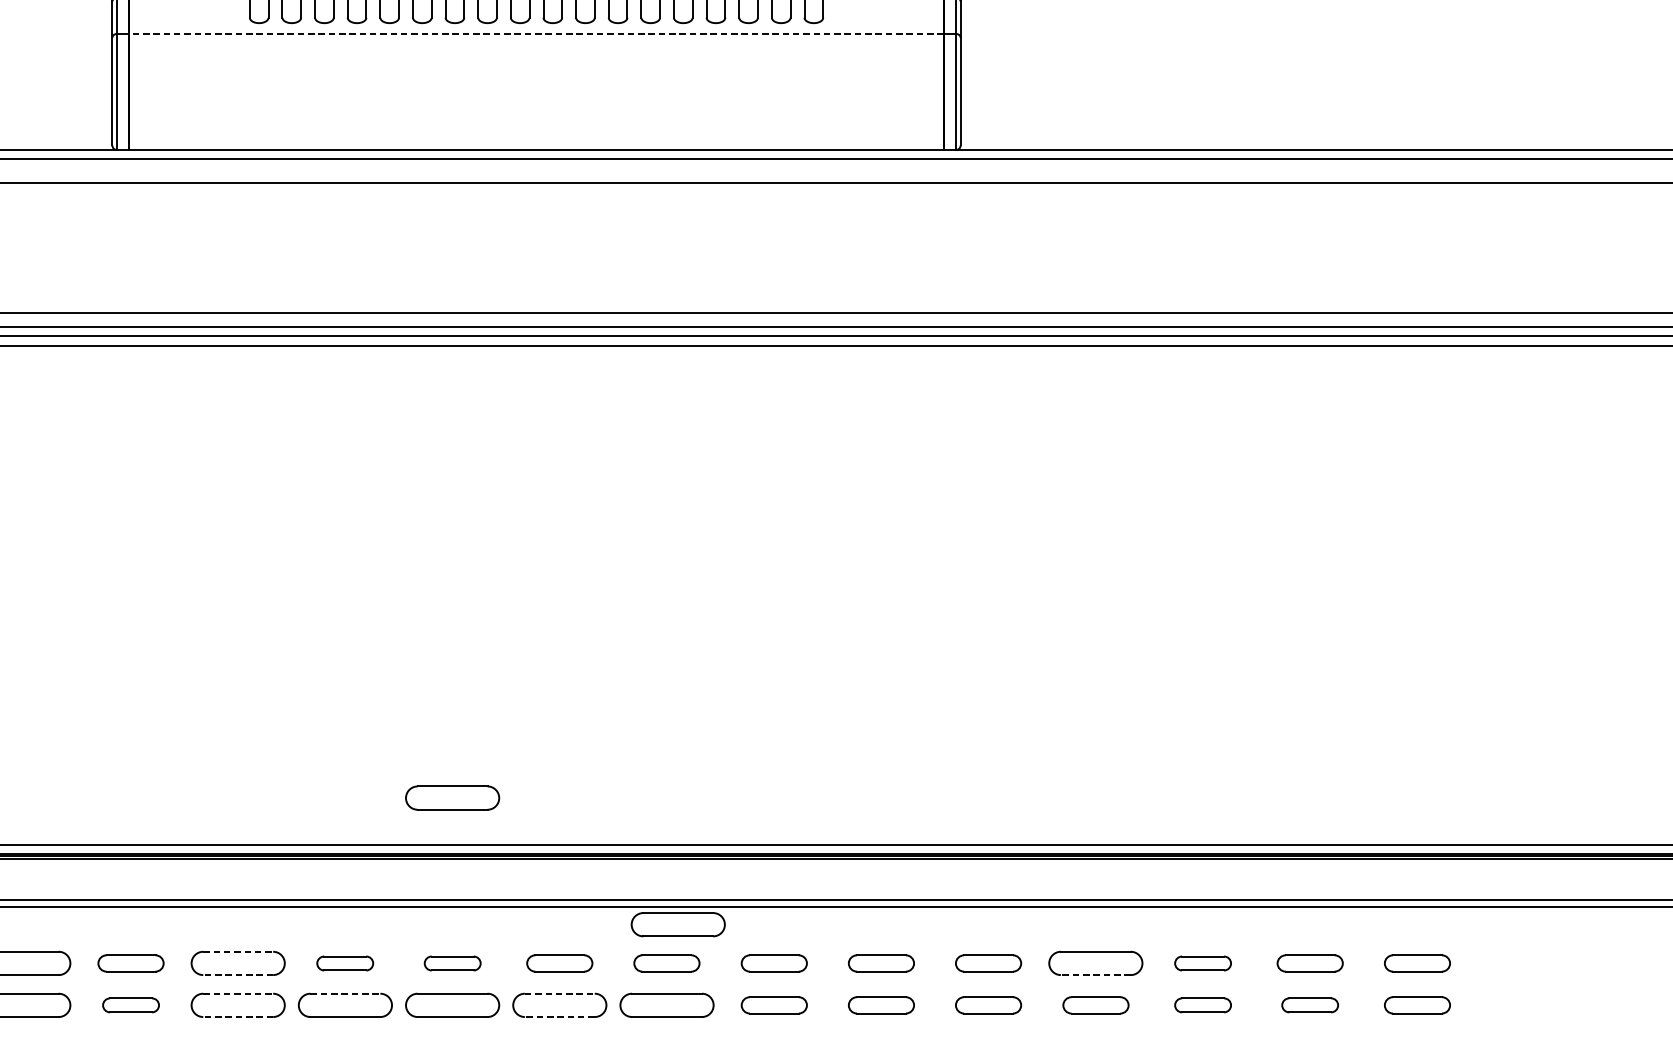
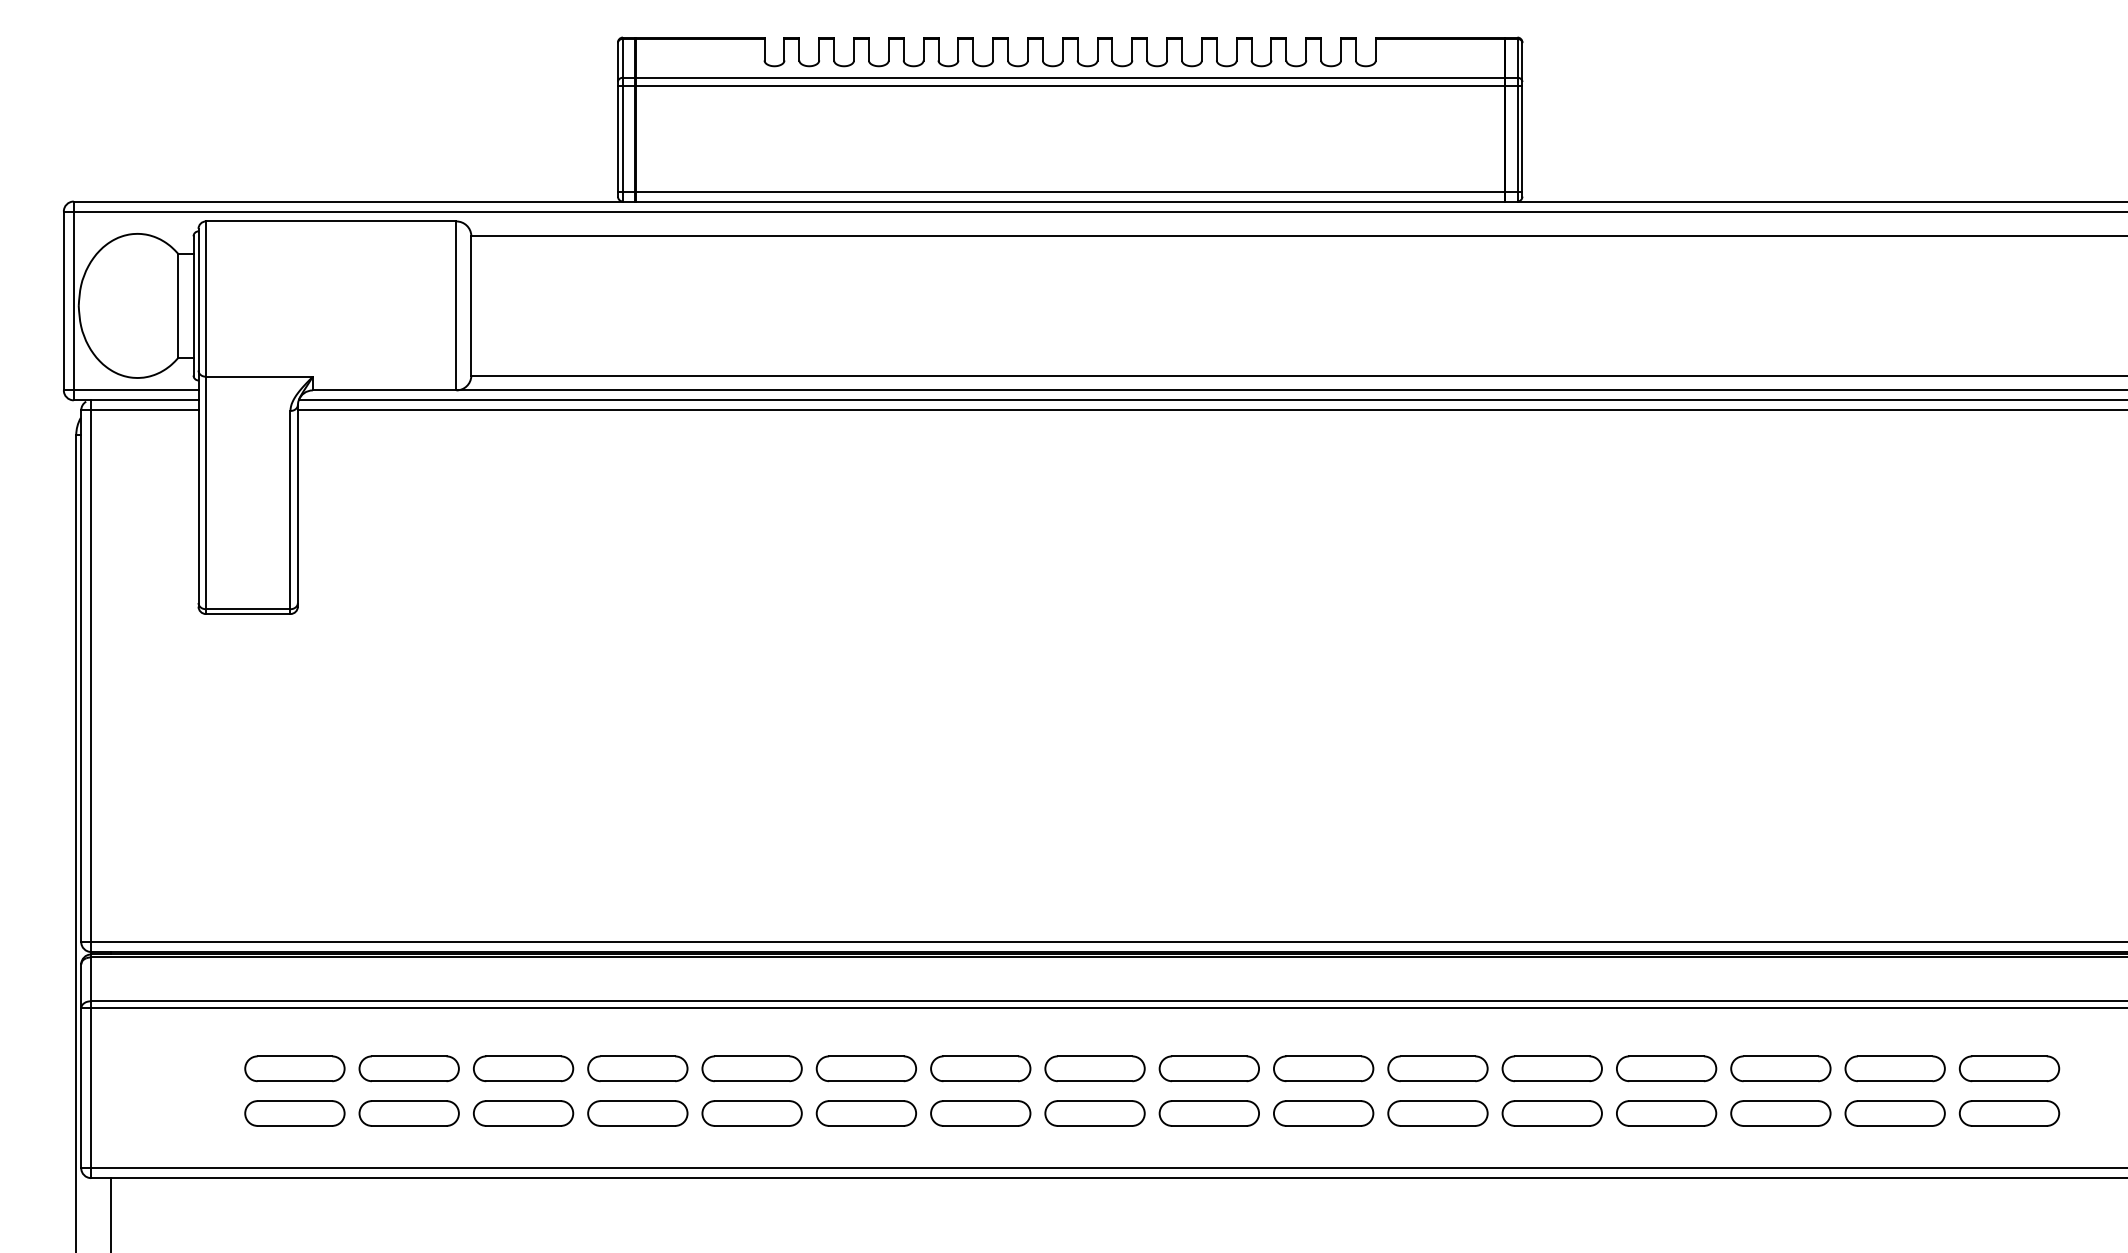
line: (535, 33) -> (1069, 77), dashed -> solid
line: (535, 42) -> (1069, 86), added
line: (535, 140) -> (1069, 191), added
part: (452, 798) -> (980, 892), removed
part: (677, 924) -> (1220, 1027), removed
line: (238, 951) -> (752, 1056), dashed -> solid
part: (130, 963) -> (637, 1068), size x1.43
part: (344, 963) -> (865, 1068), size x1.67
part: (452, 963) -> (980, 1068), size x1.67
part: (559, 963) -> (1094, 1068), size x1.43
part: (666, 963) -> (1208, 1068), size x1.43
part: (774, 963) -> (1323, 1068), size x1.43
part: (881, 963) -> (1437, 1068), size x1.43
part: (987, 963) -> (1551, 1068), size x1.43
part: (1202, 963) -> (1780, 1068), size x1.67
part: (1309, 963) -> (1894, 1068), size x1.43
part: (1417, 963) -> (2009, 1068), size x1.43
line: (237, 975) -> (751, 1081), dashed -> solid
line: (1095, 975) -> (1666, 1081), dashed -> solid
line: (238, 994) -> (752, 1101), dashed -> solid
line: (345, 994) -> (866, 1101), dashed -> solid
line: (560, 994) -> (1095, 1101), dashed -> solid
part: (130, 1005) -> (637, 1113), size x1.67
part: (774, 1005) -> (1323, 1113), size x1.43
part: (881, 1005) -> (1437, 1113), size x1.43
part: (987, 1005) -> (1551, 1113), size x1.43
part: (1095, 1005) -> (1666, 1113), size x1.43
part: (1202, 1005) -> (1780, 1113), size x1.67
part: (1309, 1005) -> (1894, 1113), size x1.67
part: (1417, 1005) -> (2009, 1113), size x1.43
line: (237, 1016) -> (751, 1125), dashed -> solid
line: (559, 1016) -> (1094, 1125), dashed -> solid

